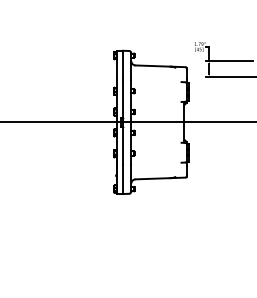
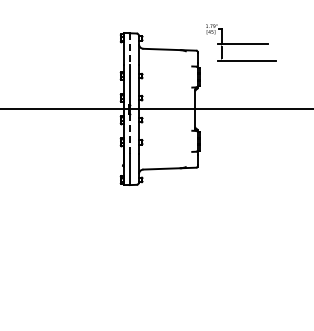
line: (122, 65) -> (129, 48), solid -> dashed
line: (122, 145) -> (129, 133), solid -> dashed

